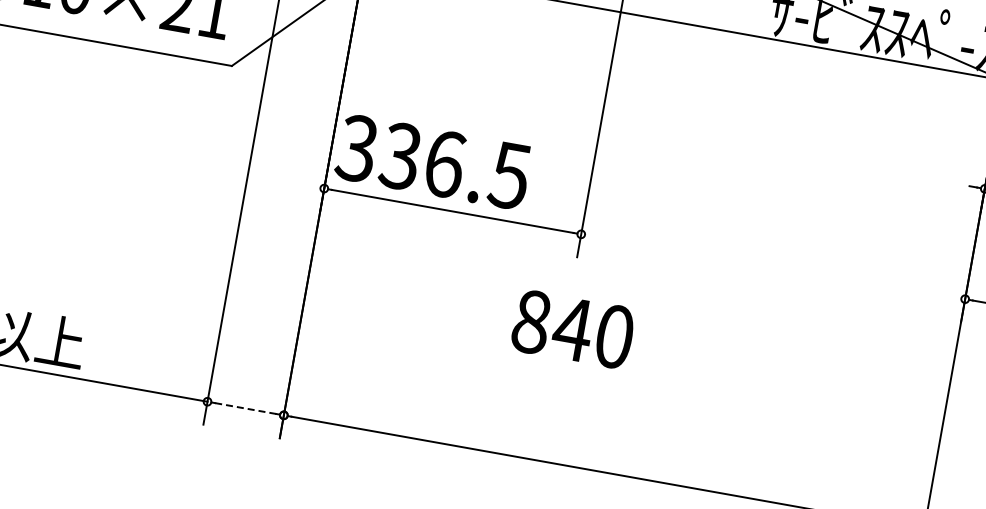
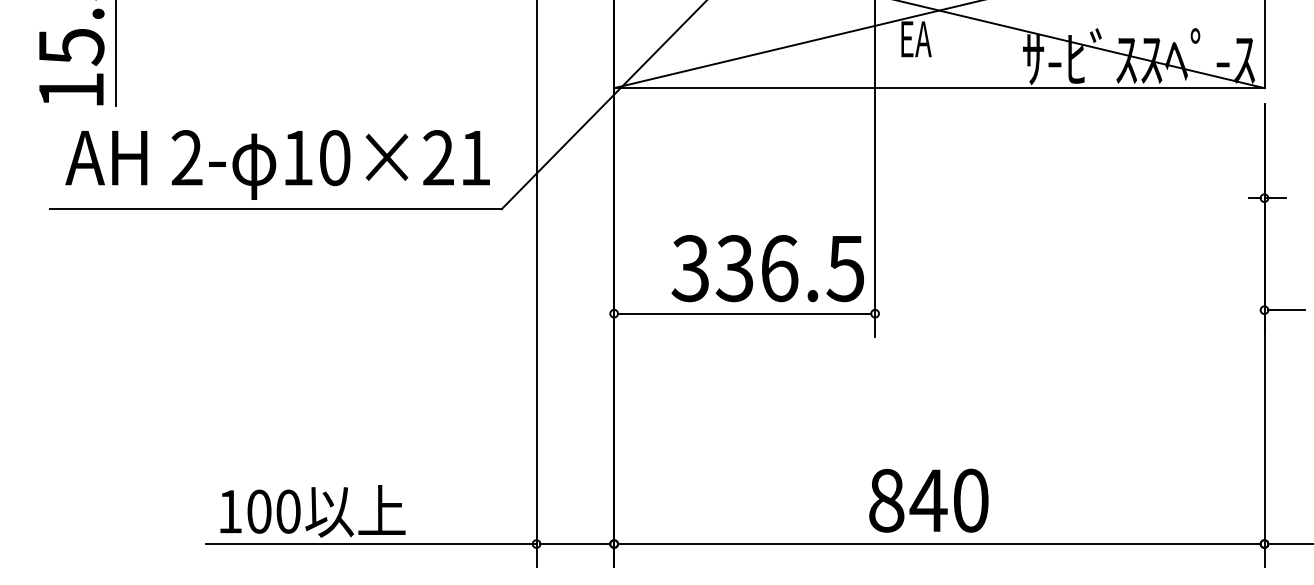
text: (432, 162) -> (767, 268), moved
text: (572, 329) -> (928, 500), moved
line: (244, 408) -> (574, 544), dashed -> solid

